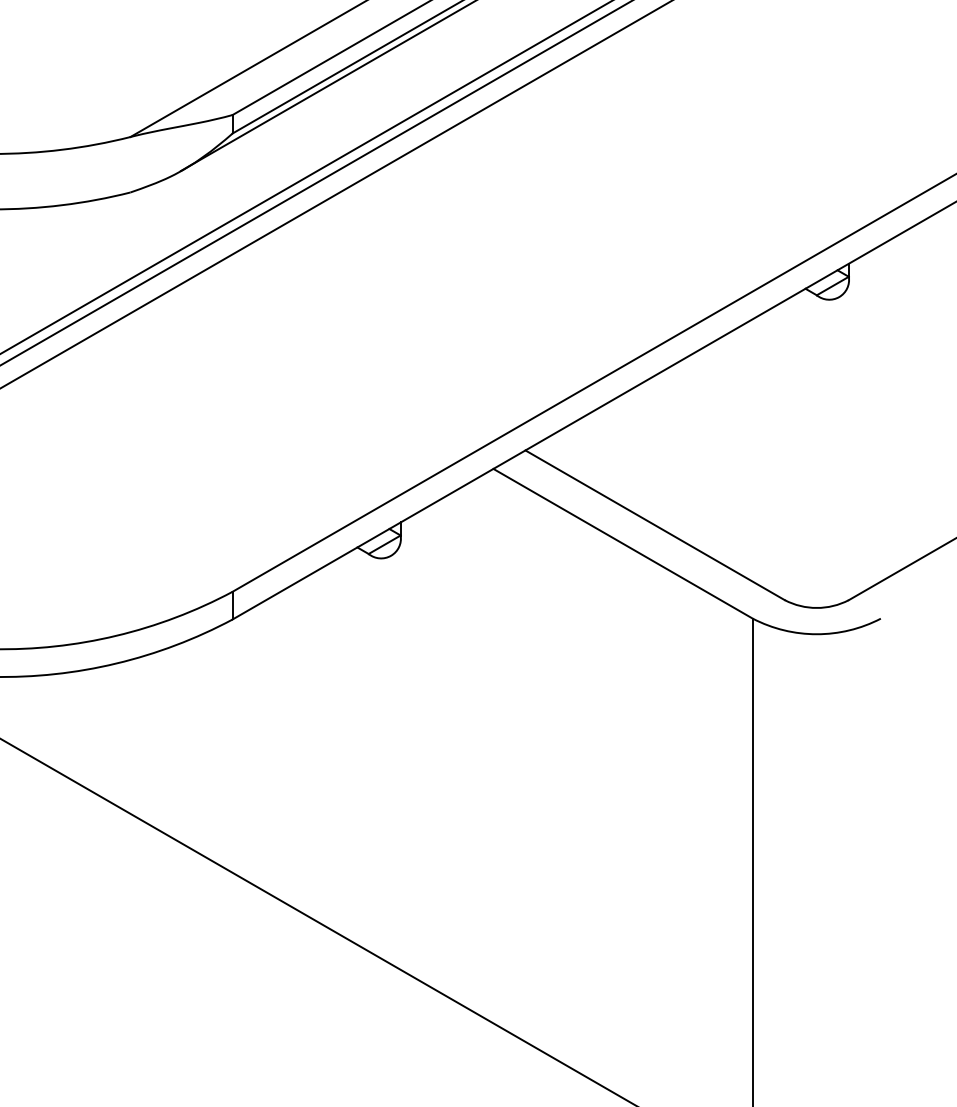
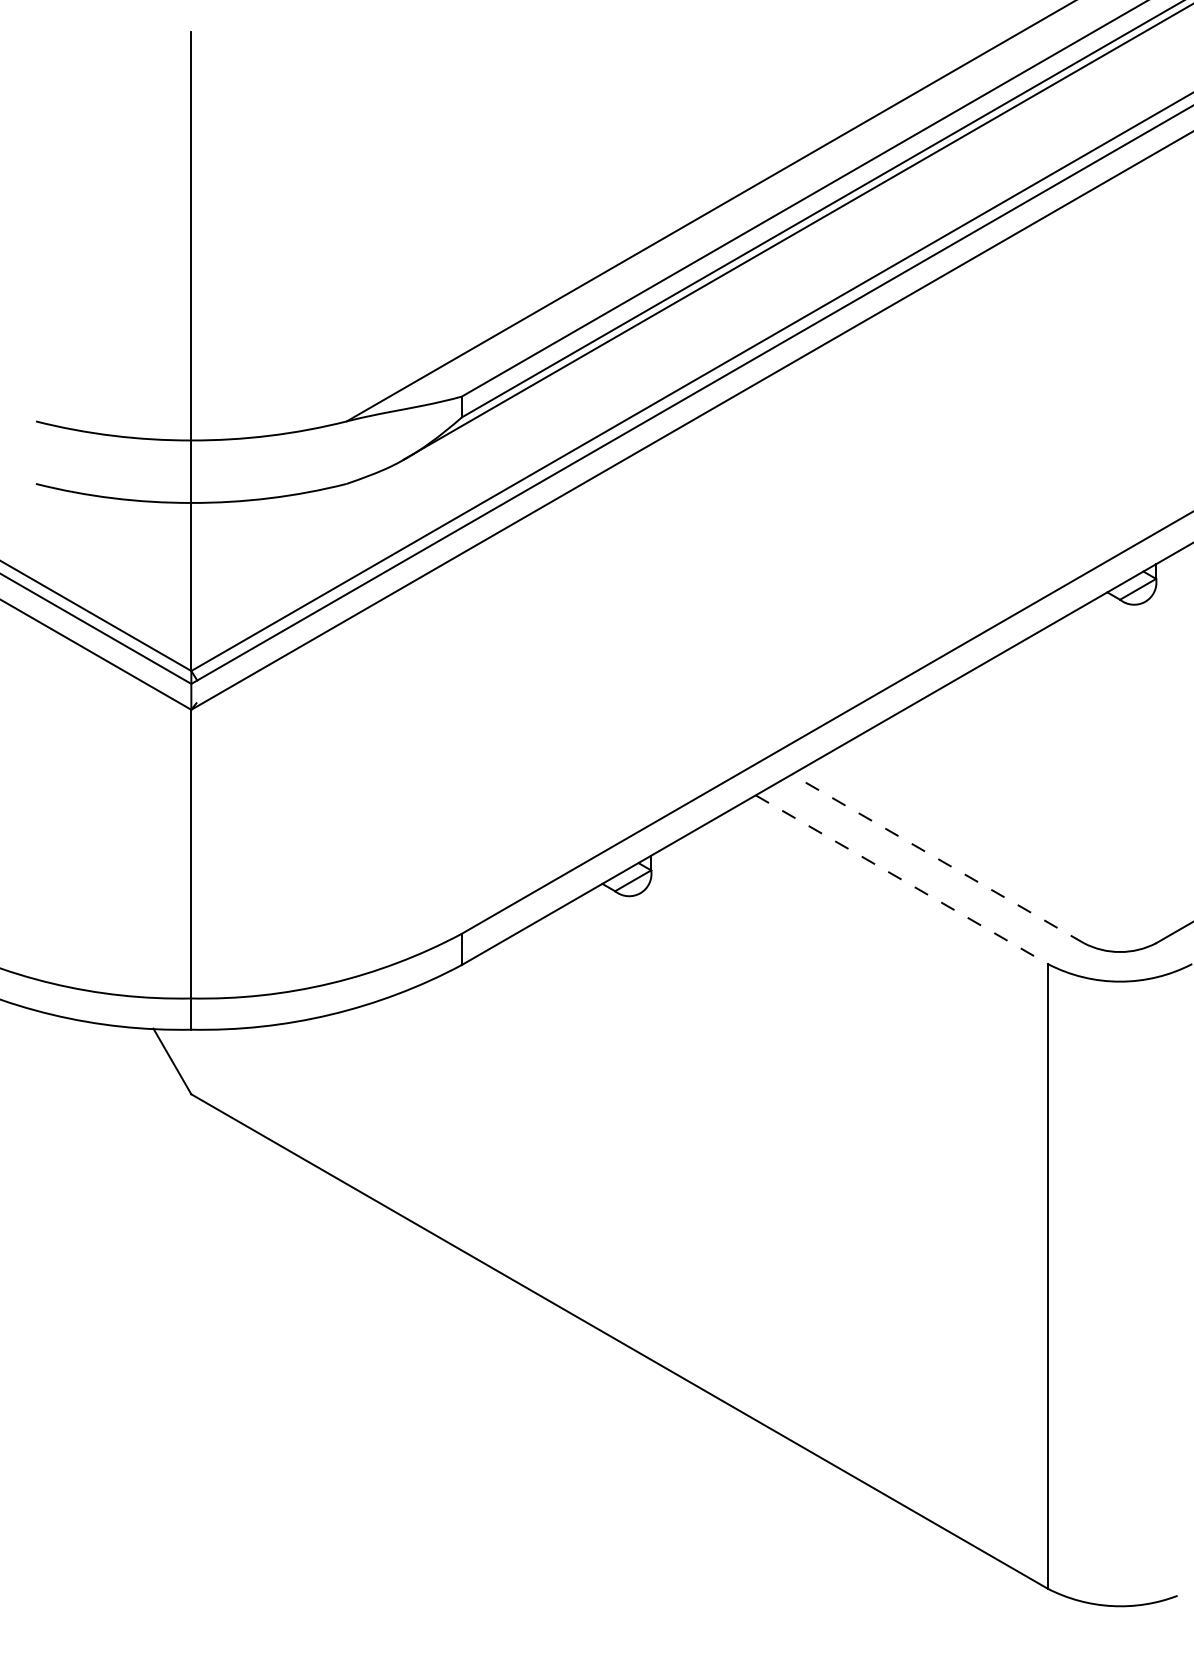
line: (654, 524) -> (937, 858), solid -> dashed
line: (622, 543) -> (901, 879), solid -> dashed

